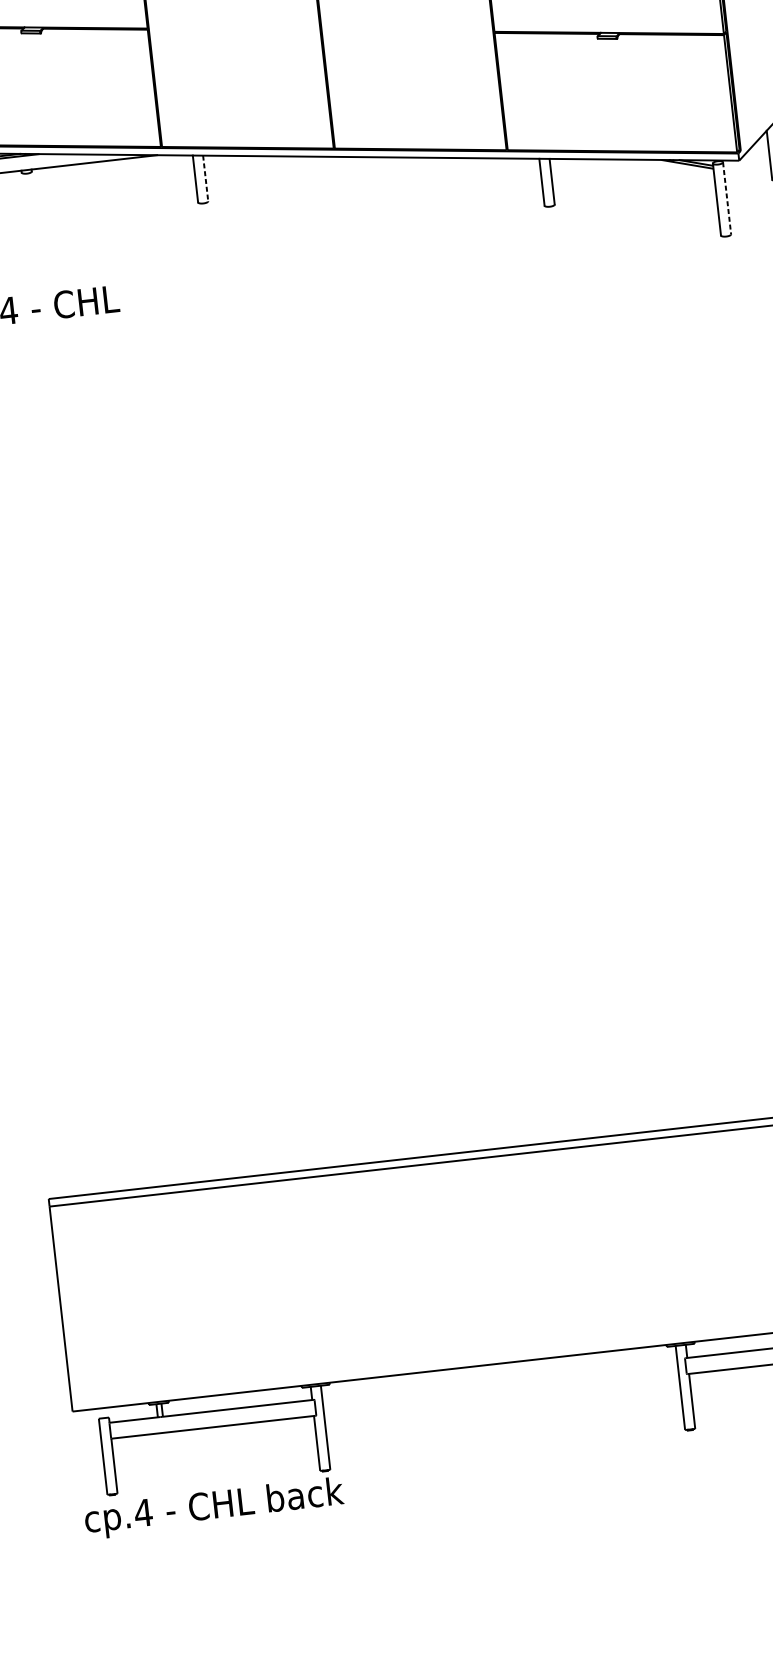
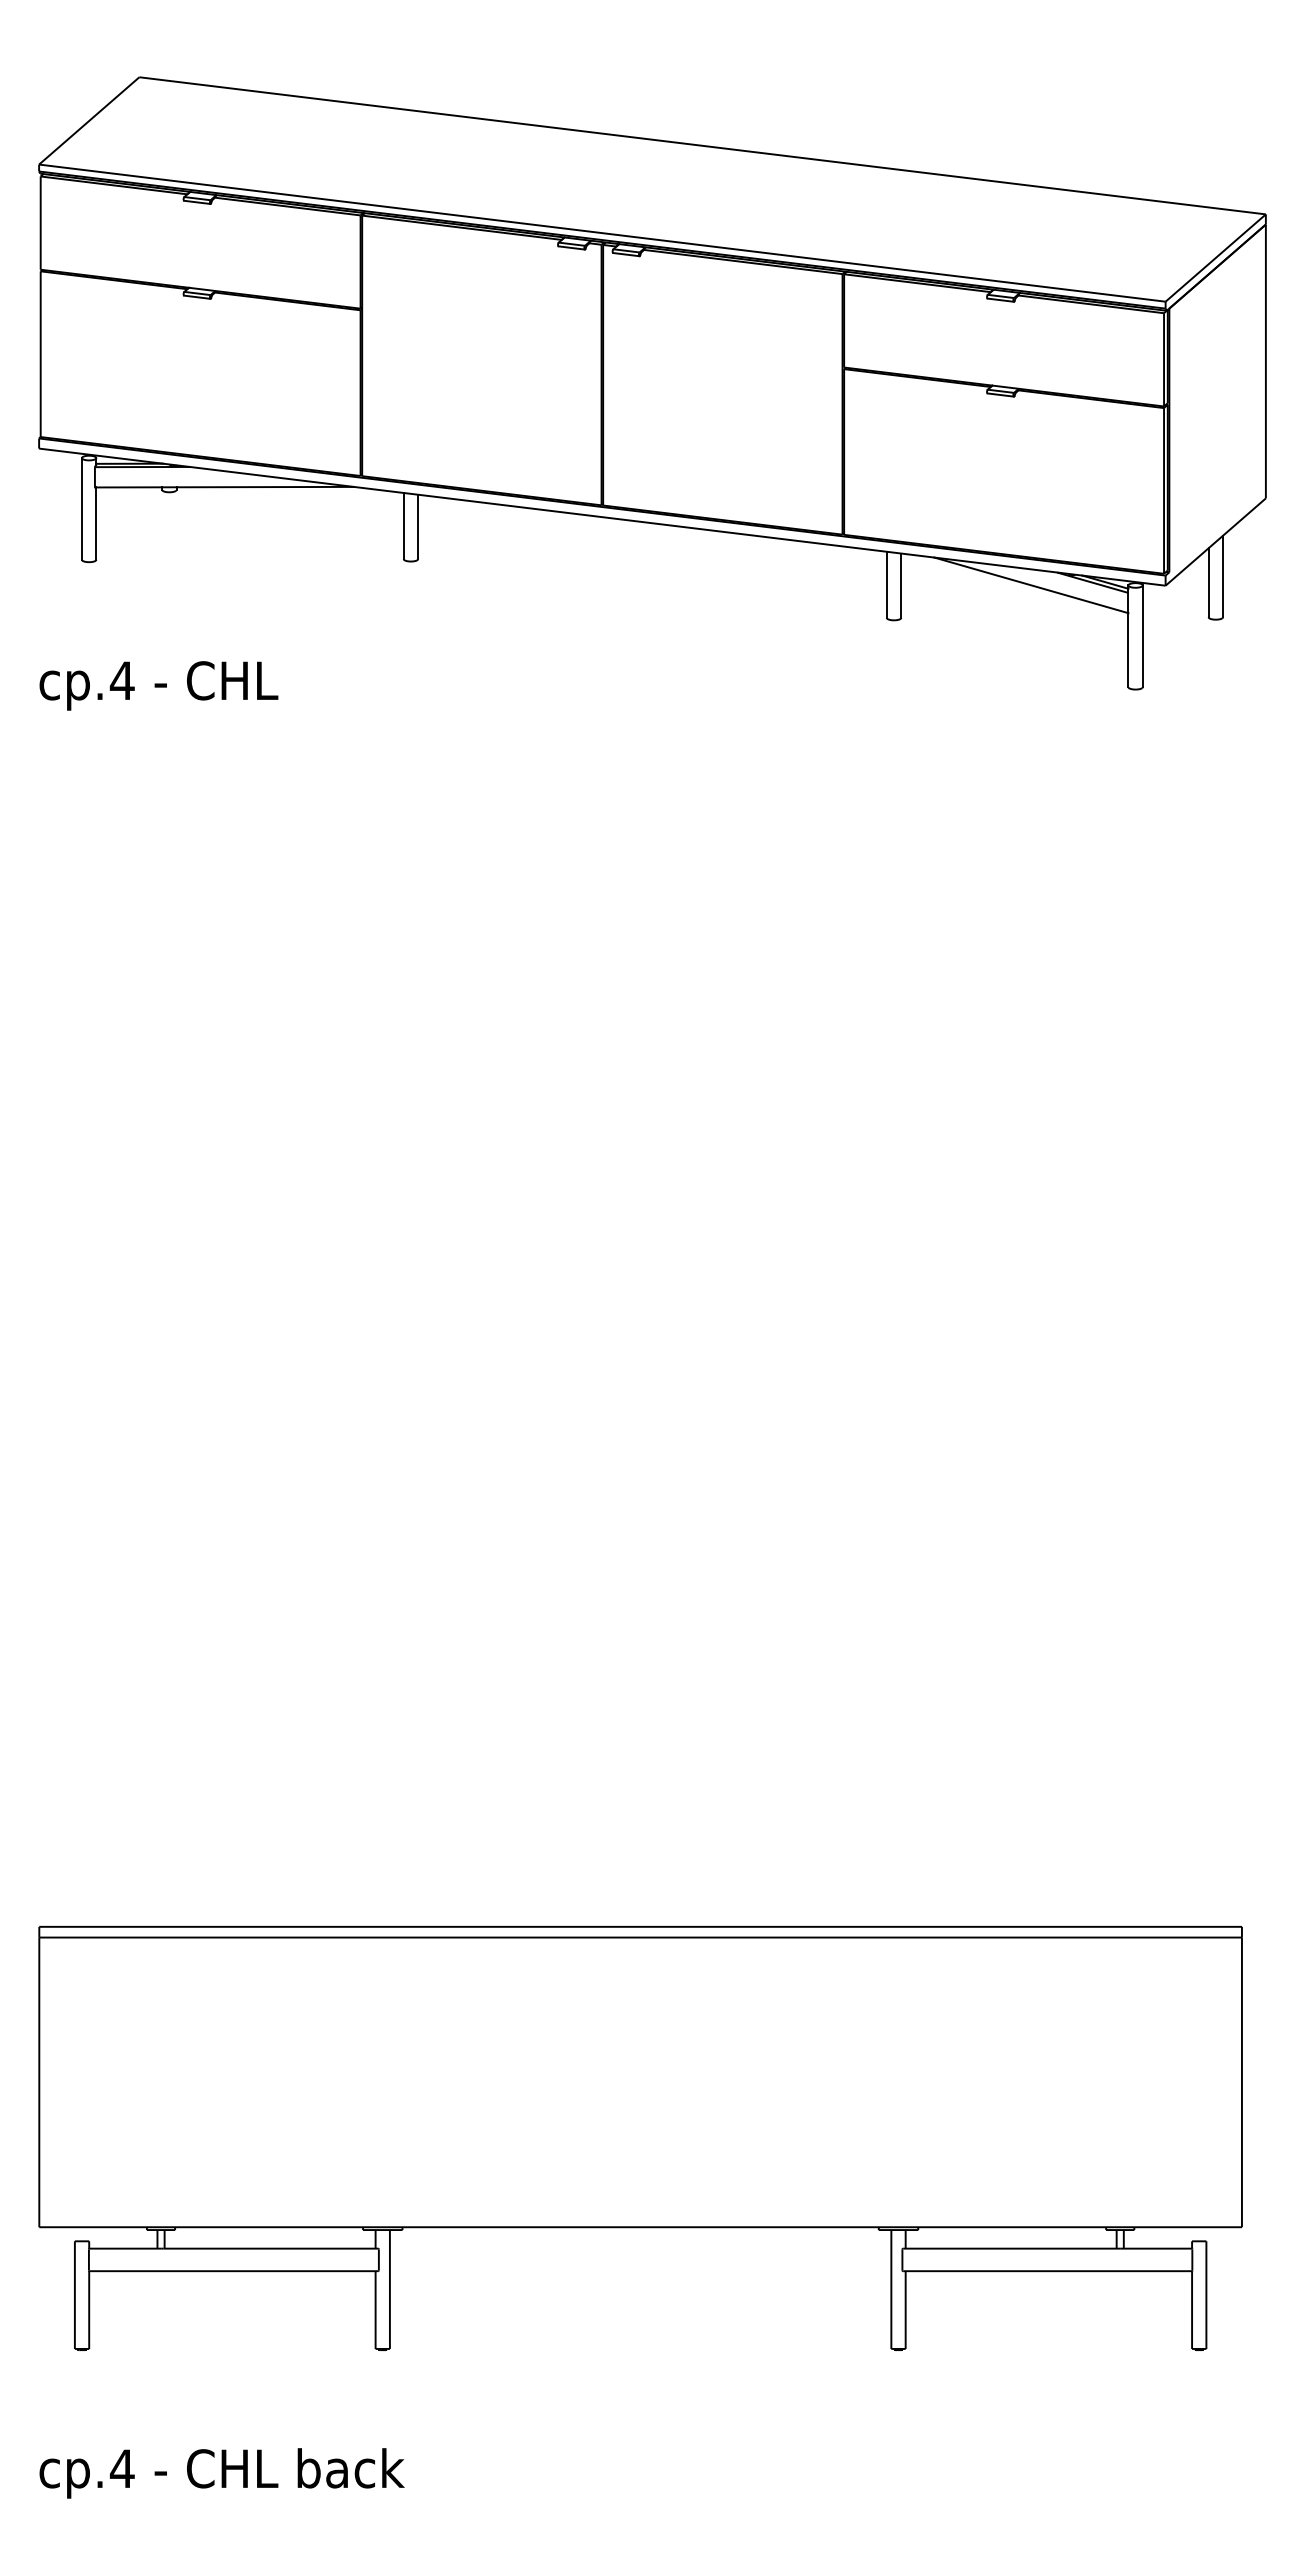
line: (644, 171) -> (1031, 585), added
line: (205, 178) -> (418, 527), dashed -> solid
line: (726, 198) -> (1142, 636), dashed -> solid
text: (213, 1508) -> (221, 2473), moved

